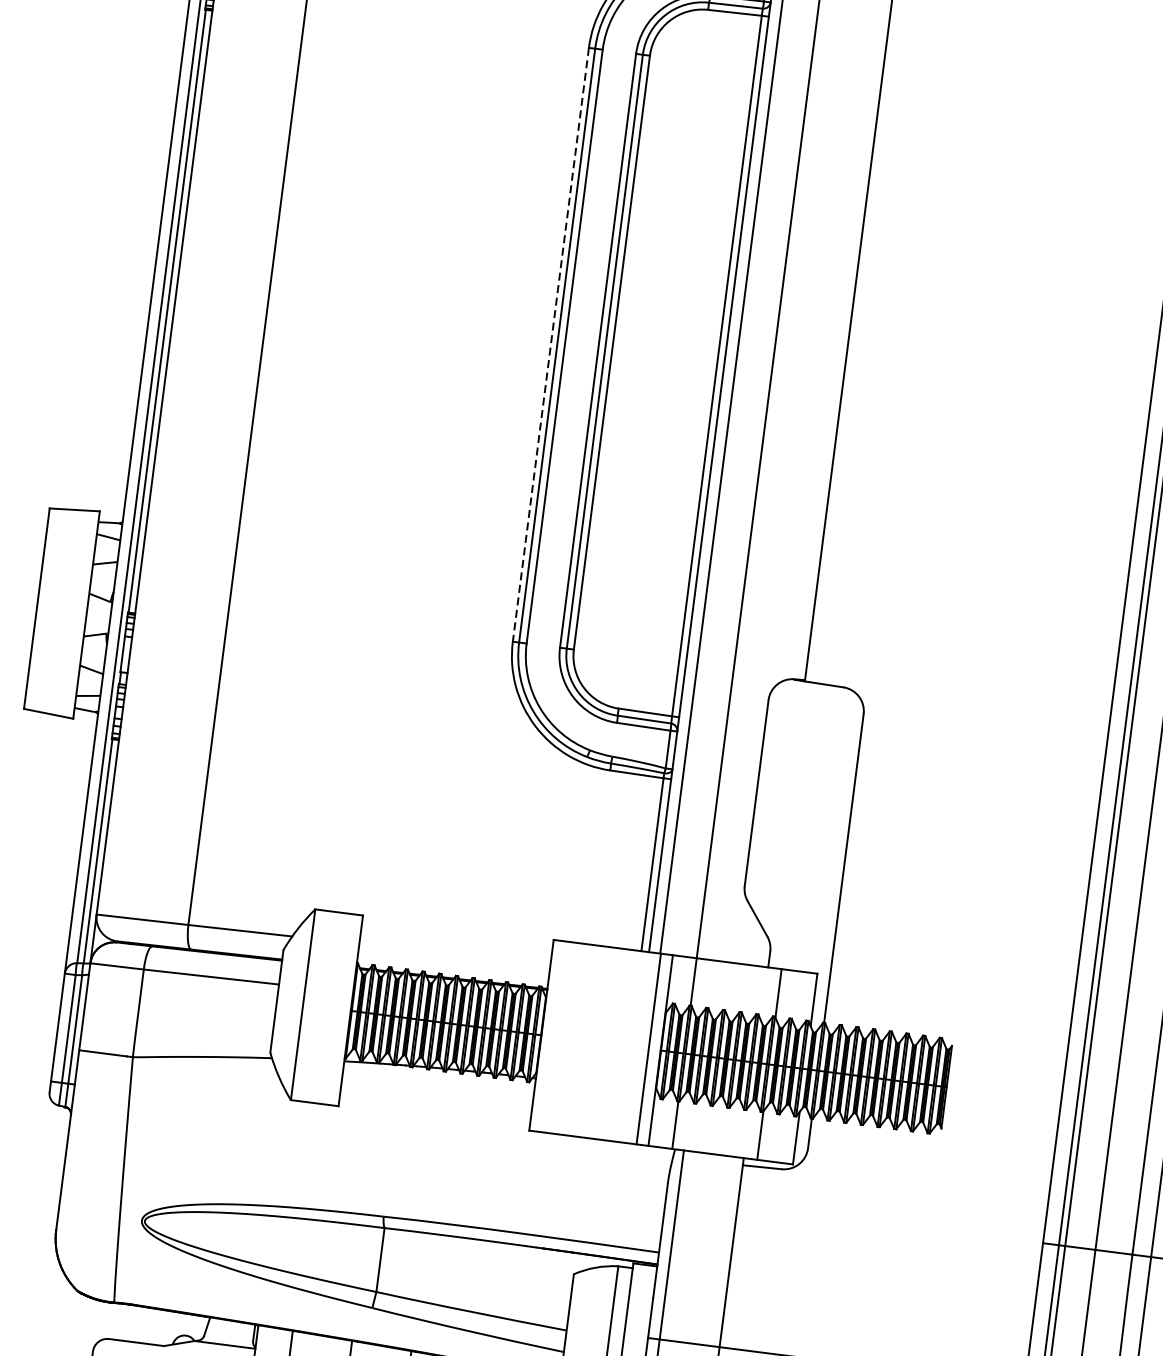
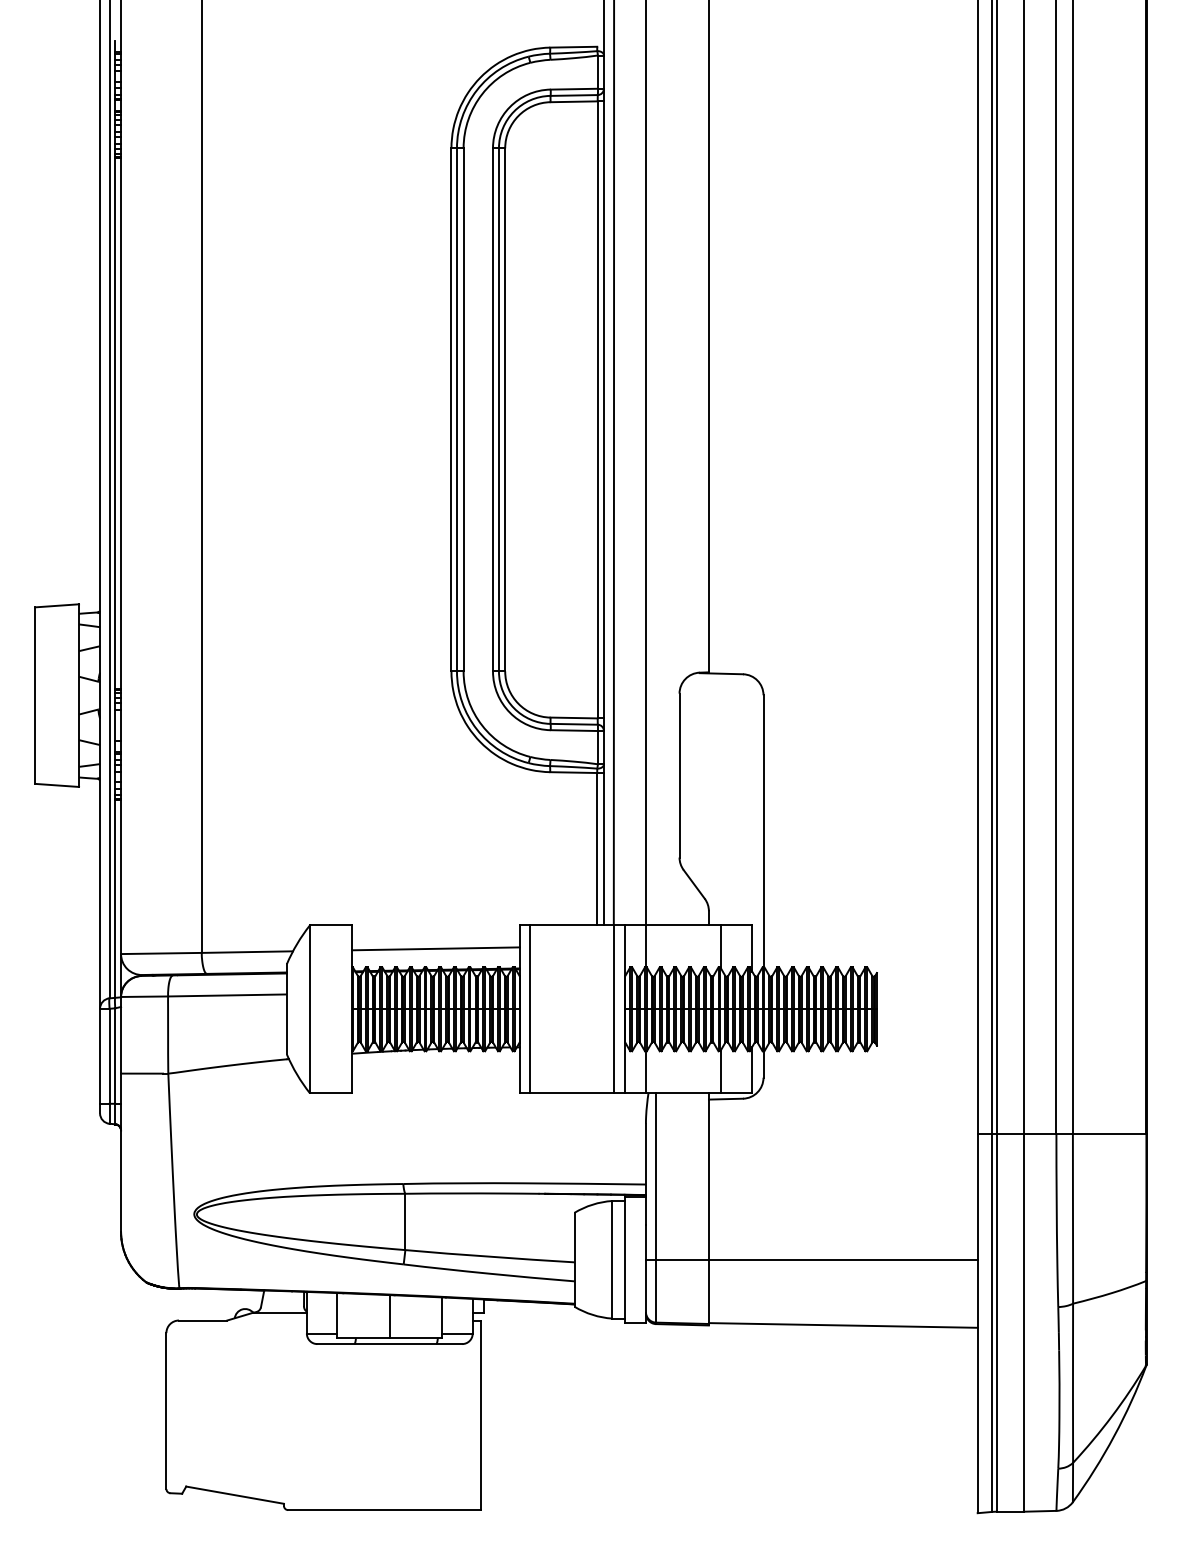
line: (550, 344) -> (451, 409), dashed -> solid
line: (454, 953) -> (435, 948), added
line: (553, 1037) -> (530, 1009), added

